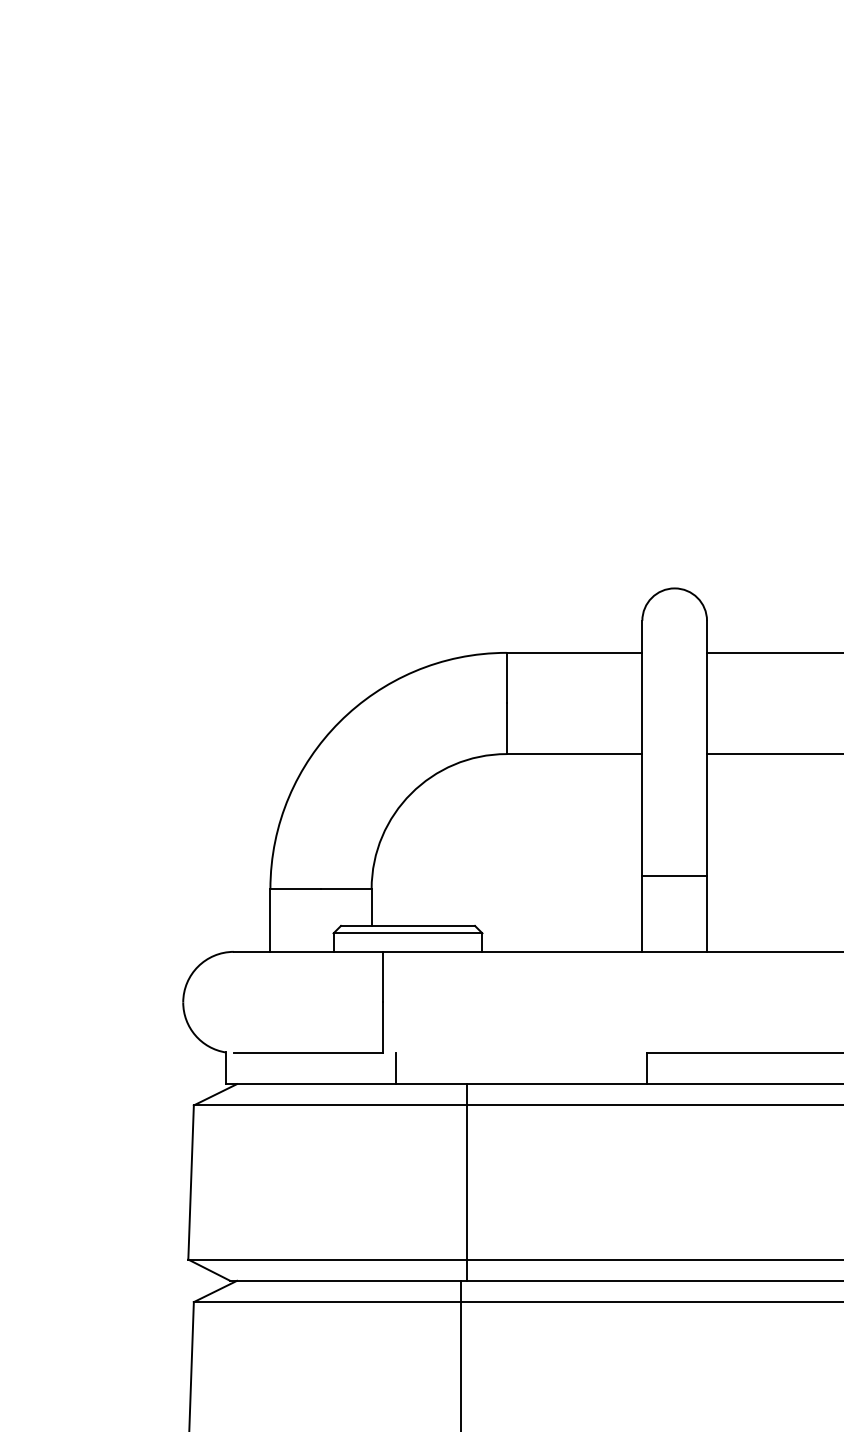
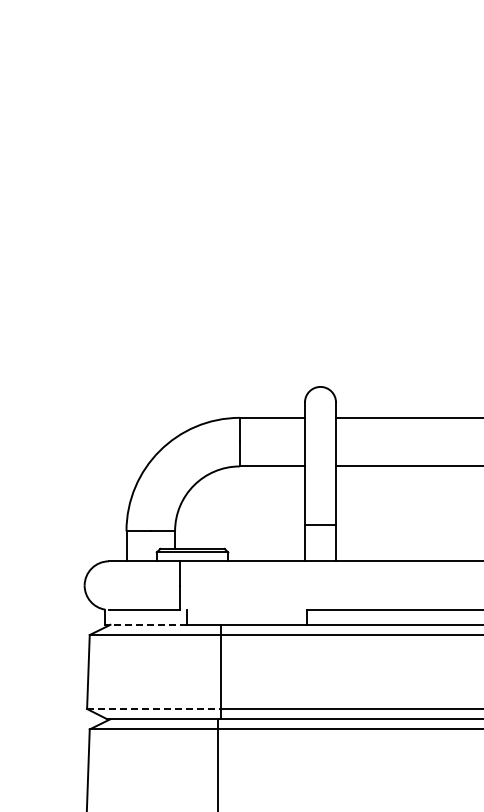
line: (310, 1083) -> (145, 624), solid -> dashed
line: (328, 1260) -> (154, 709), solid -> dashed

